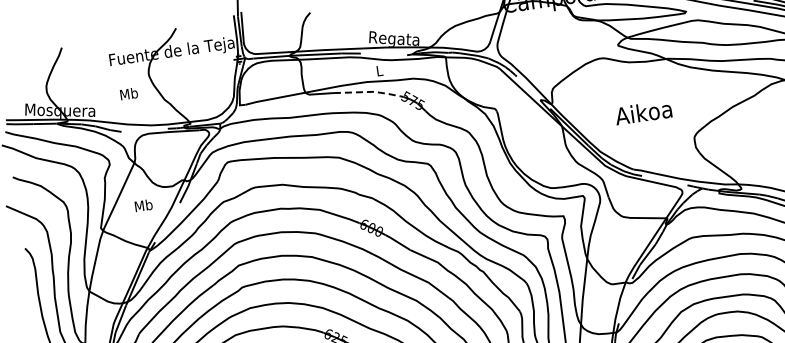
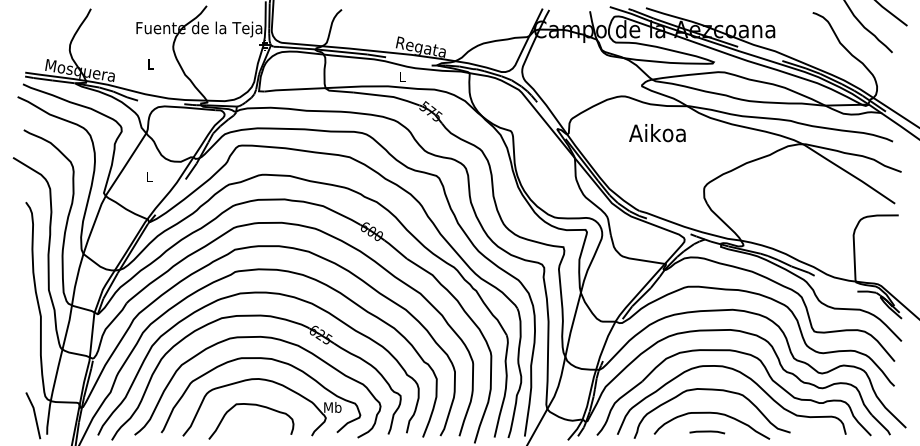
line: (368, 92) -> (388, 96), dashed -> solid
text: (128, 93) -> (150, 63), Mb -> L
text: (643, 113) -> (657, 133), moved
text: (143, 205) -> (149, 176), Mb -> L

